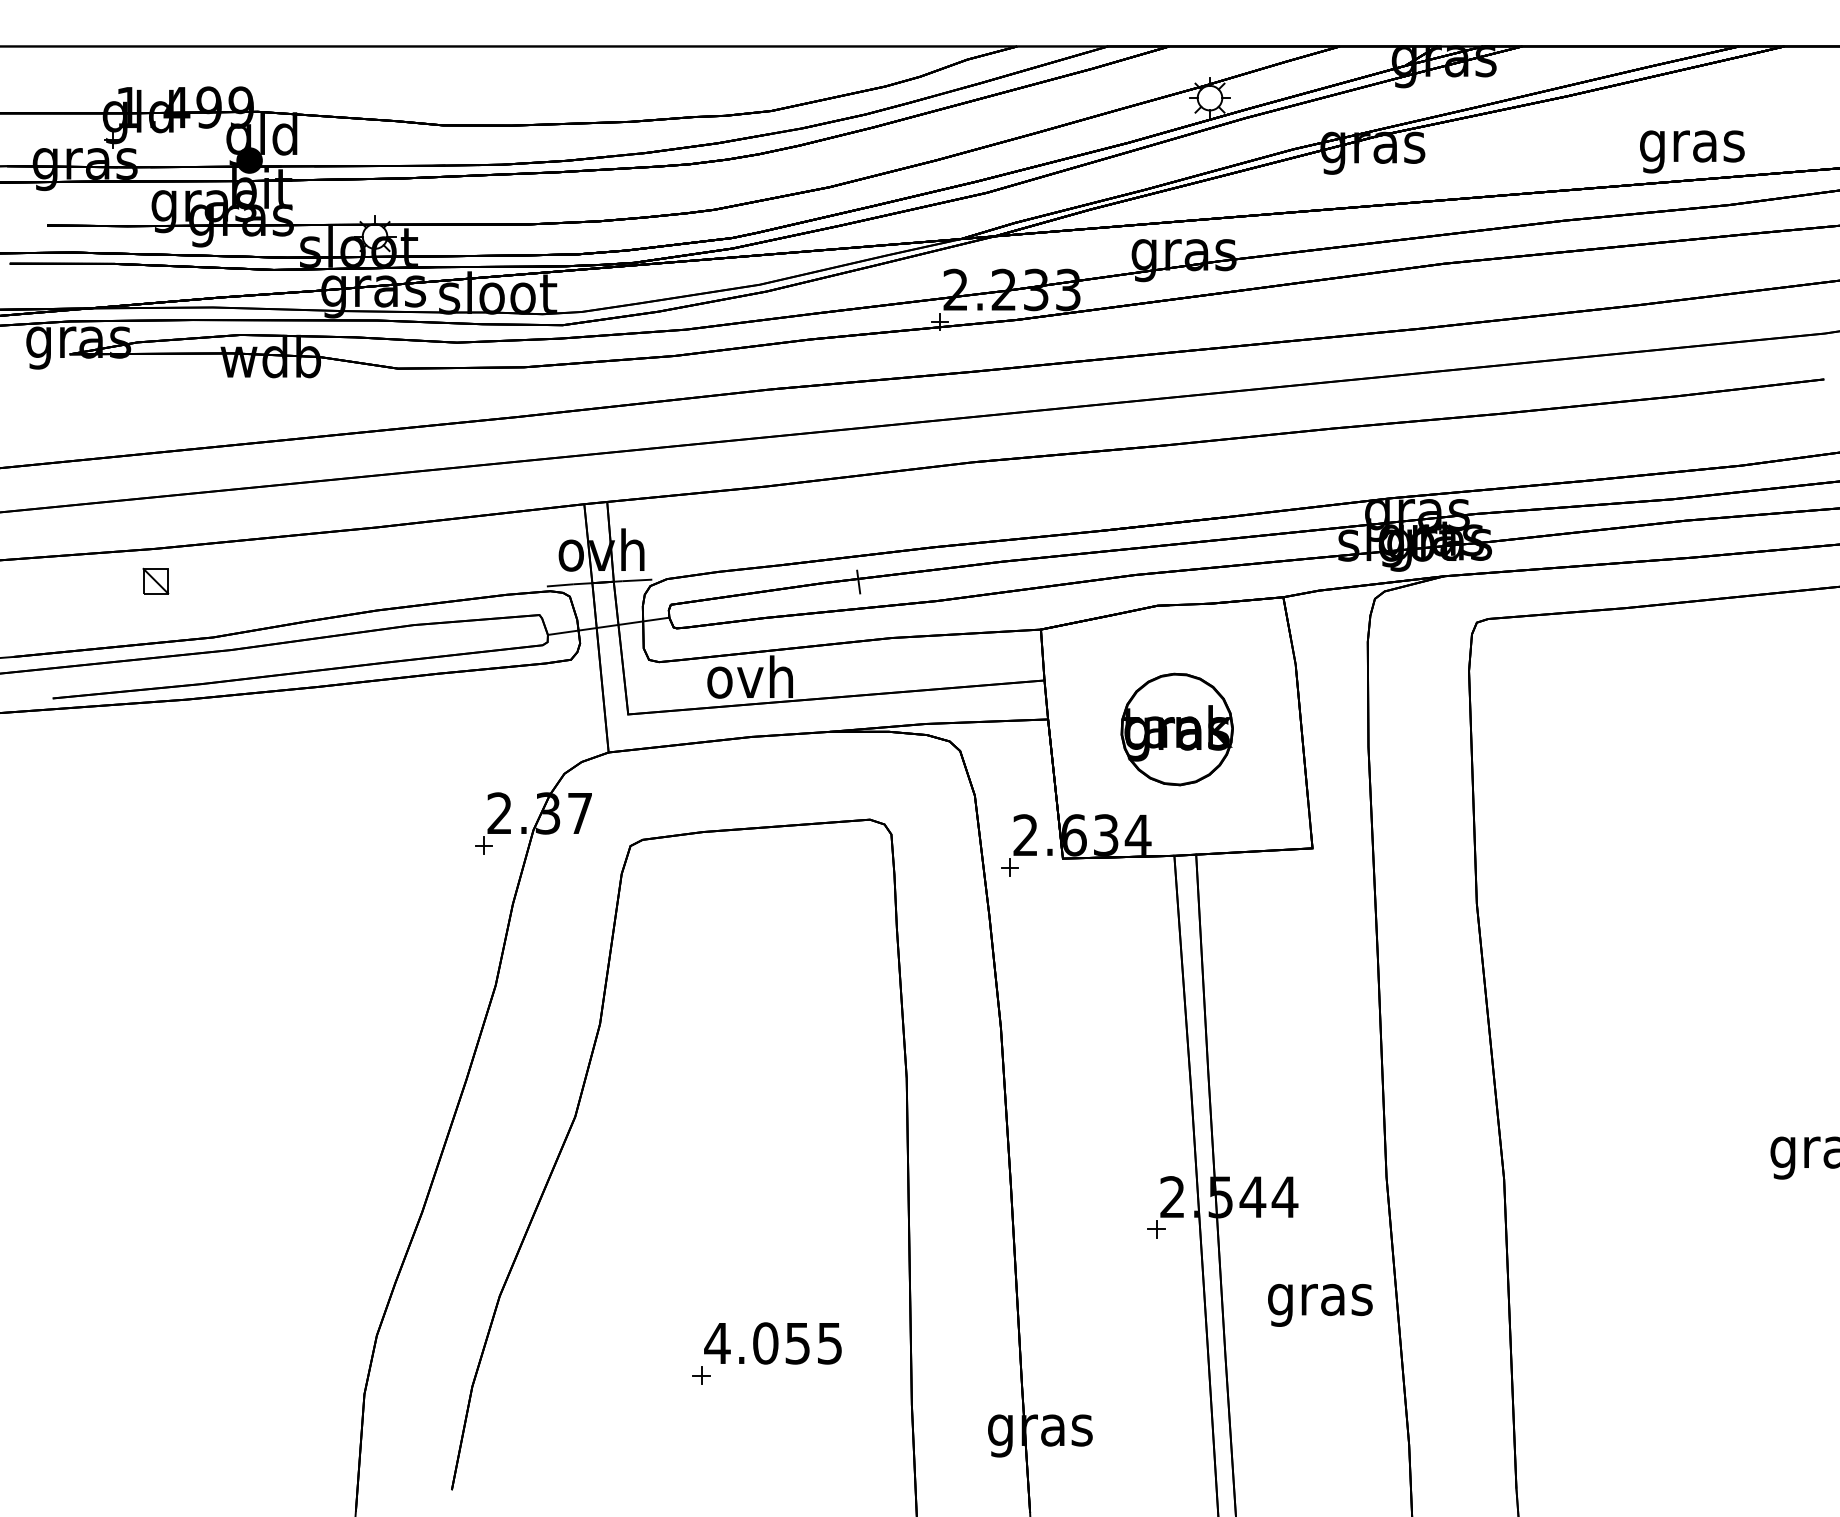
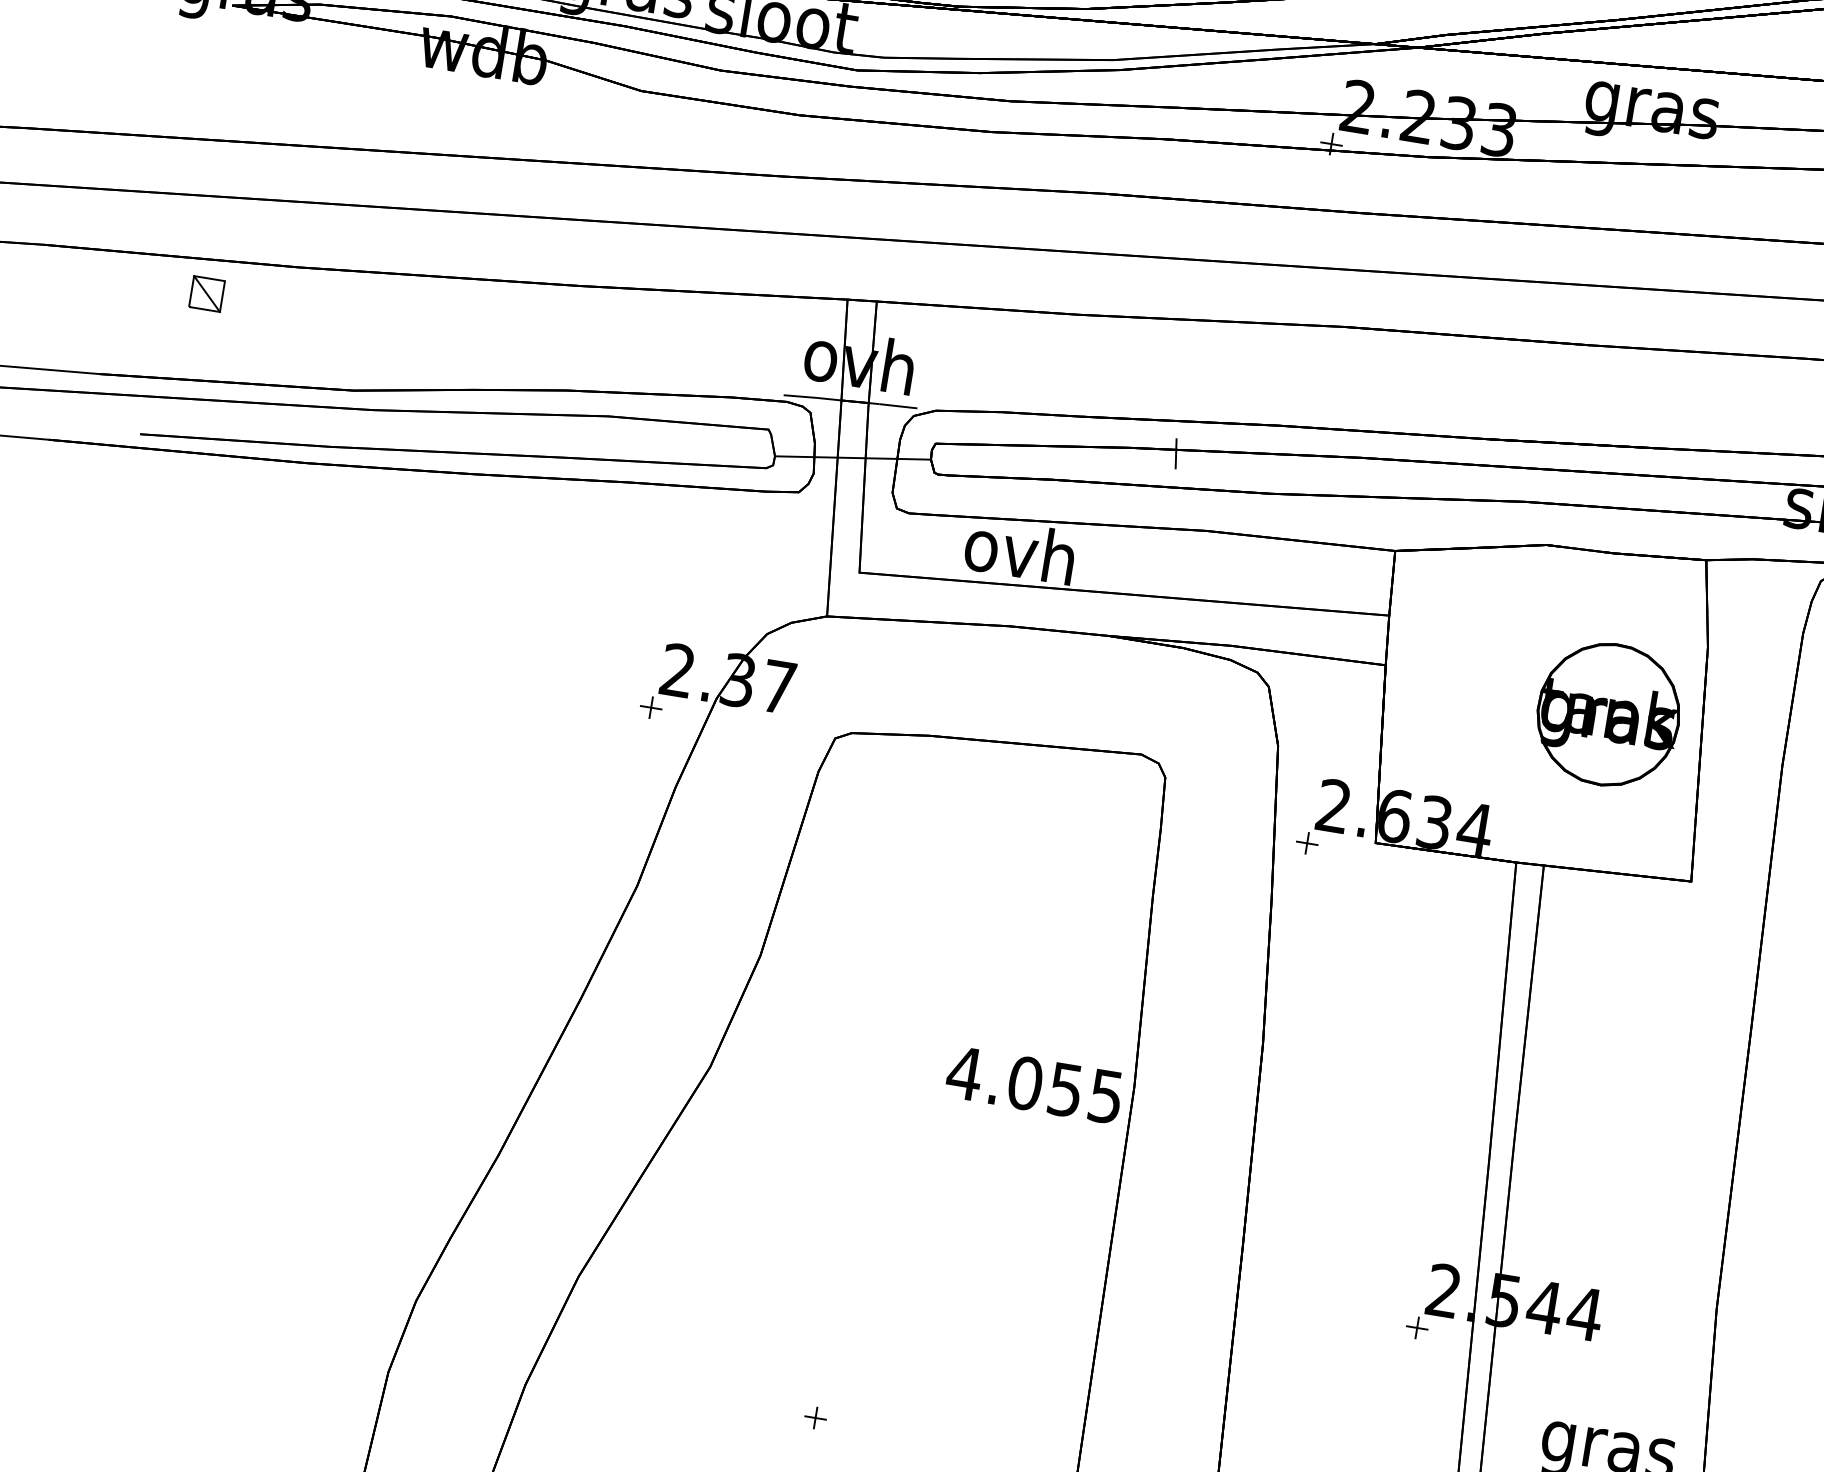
part: (155, 580) -> (206, 293), moved
part: (1176, 729) -> (1607, 714), moved
text: (772, 1343) -> (1033, 1084), moved

